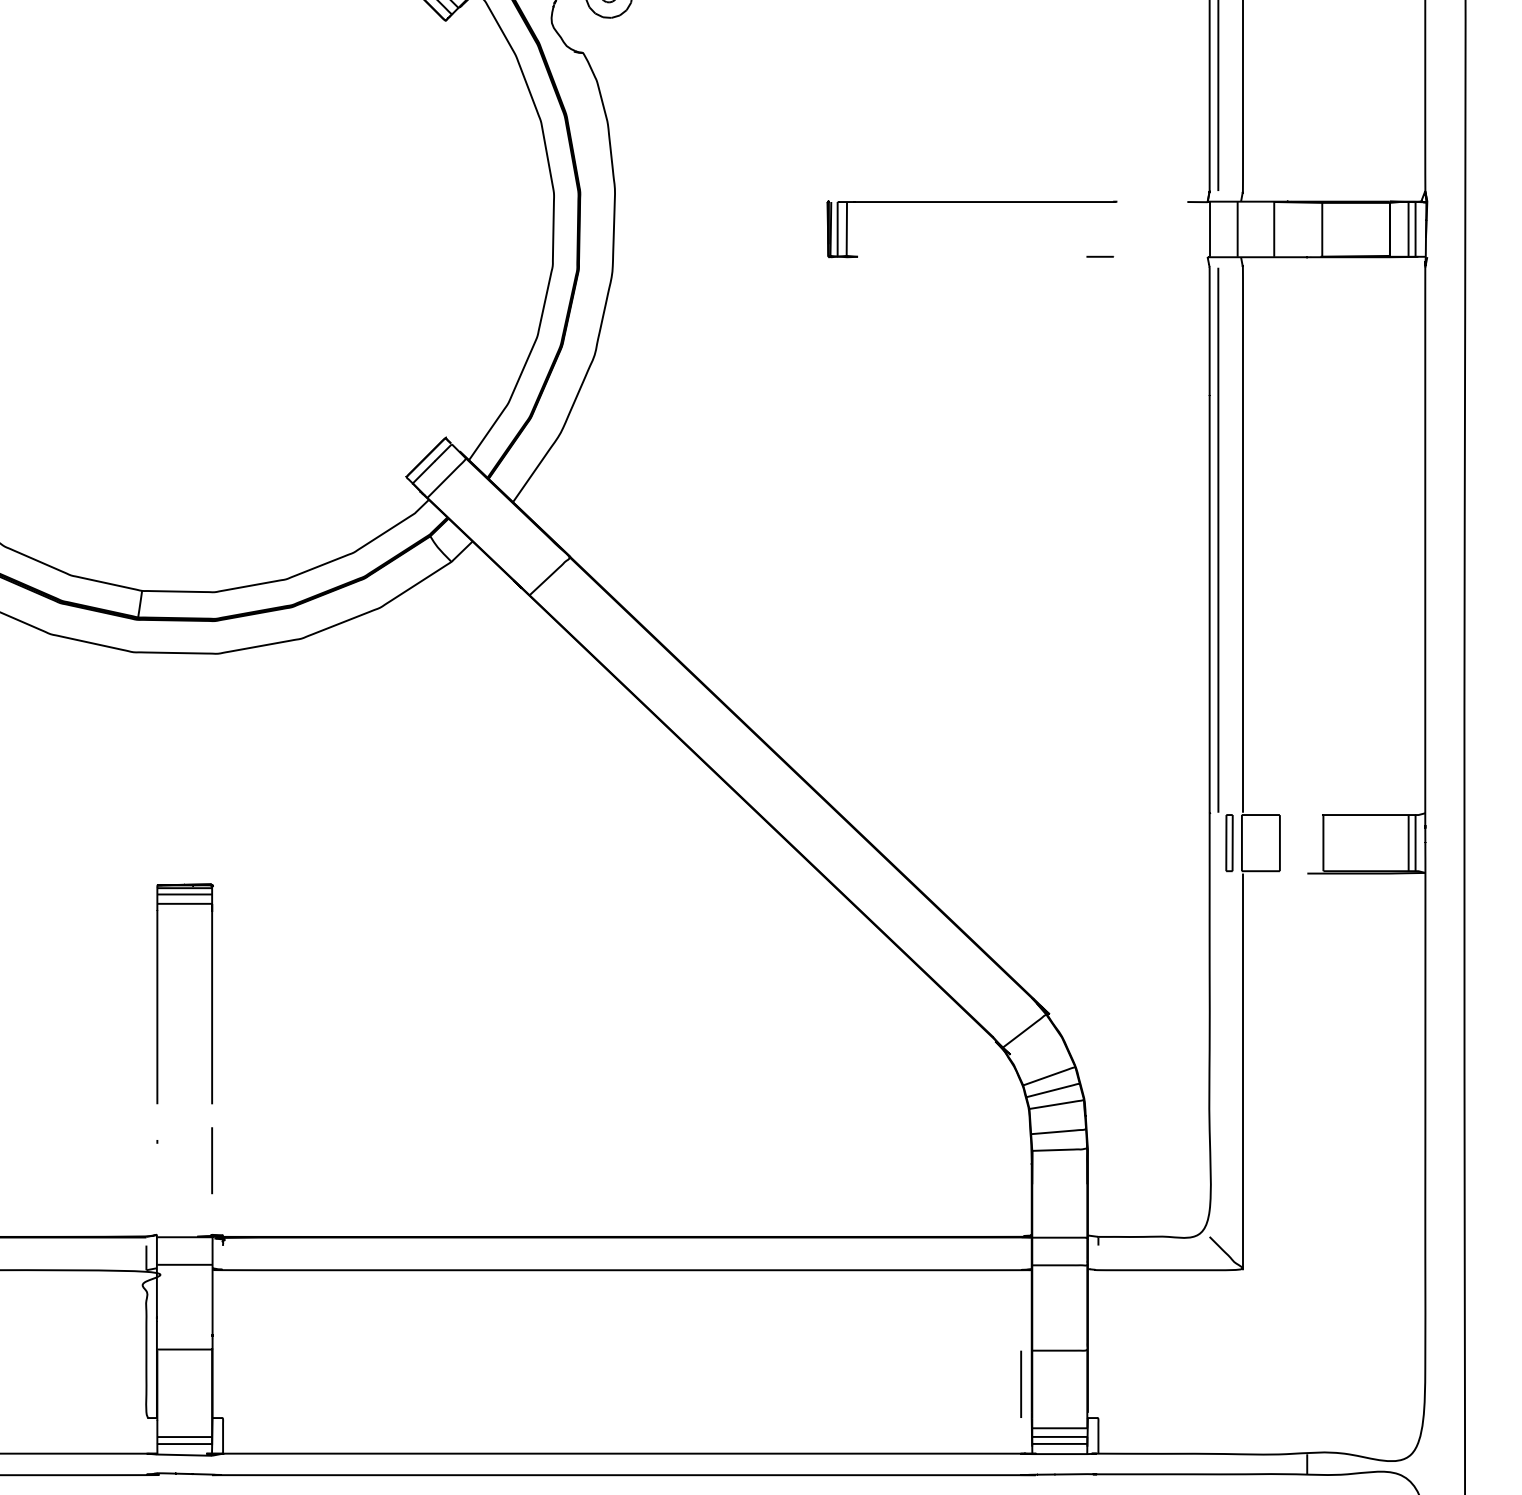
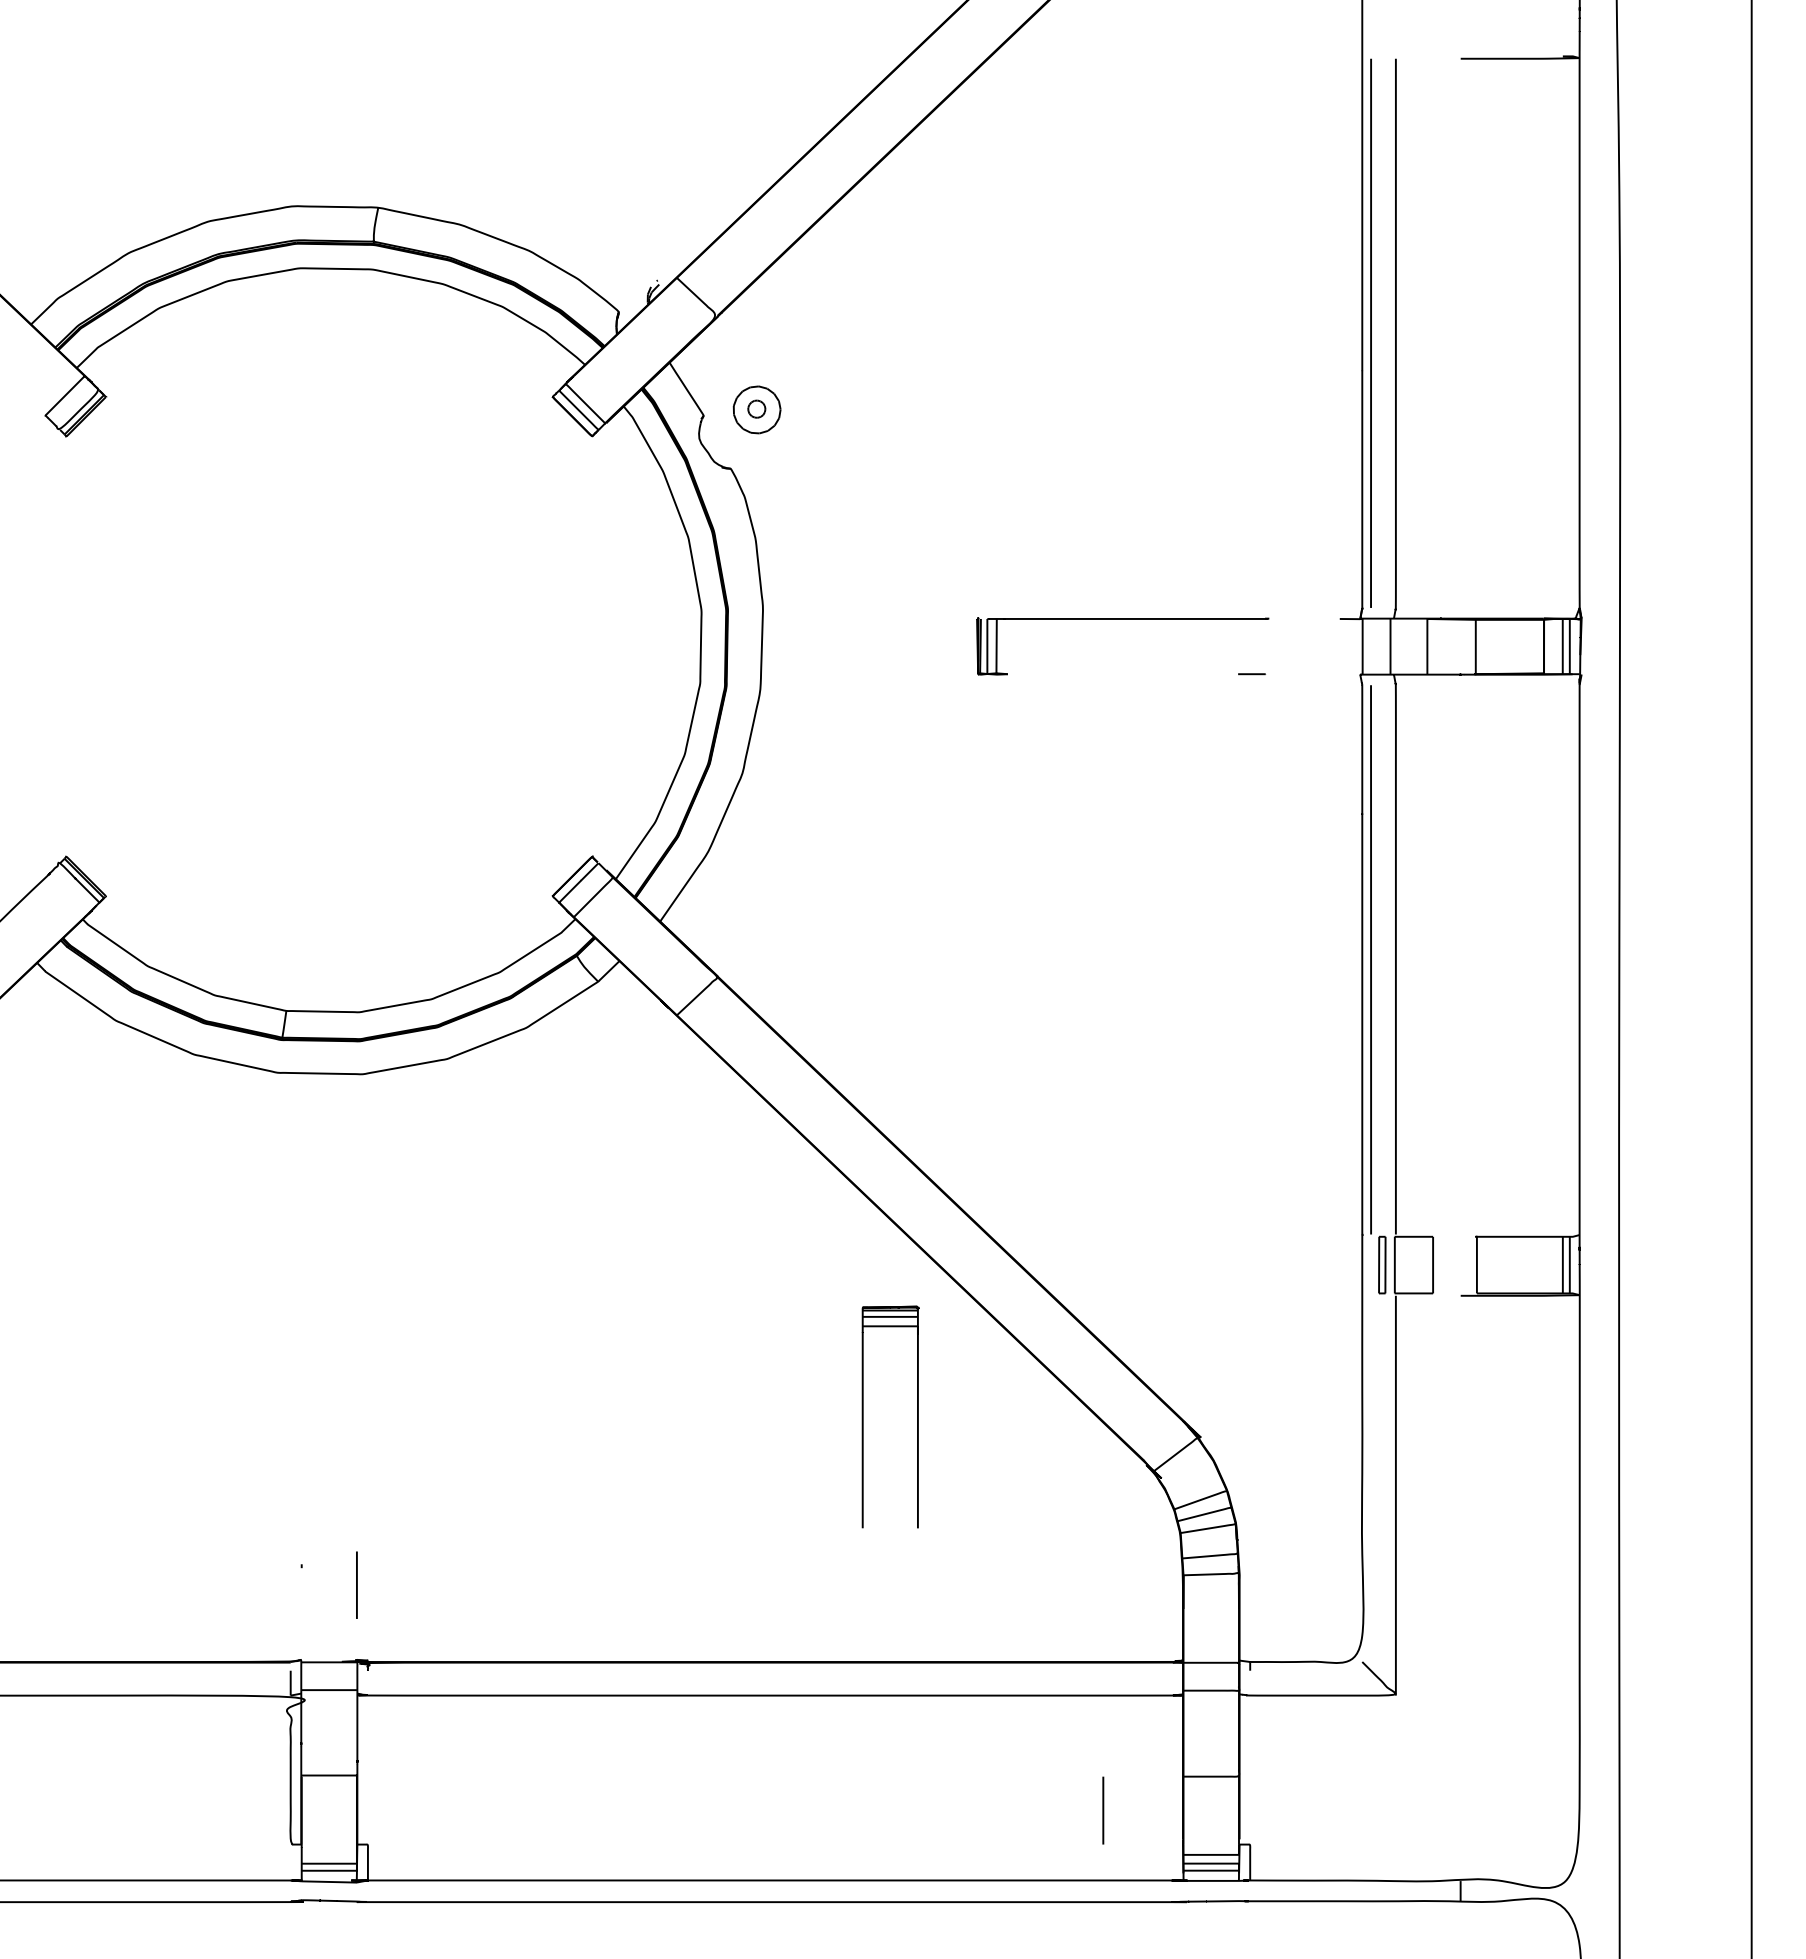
part: (158, 993) -> (863, 1416), moved
line: (1021, 1384) -> (1103, 1810), moved

